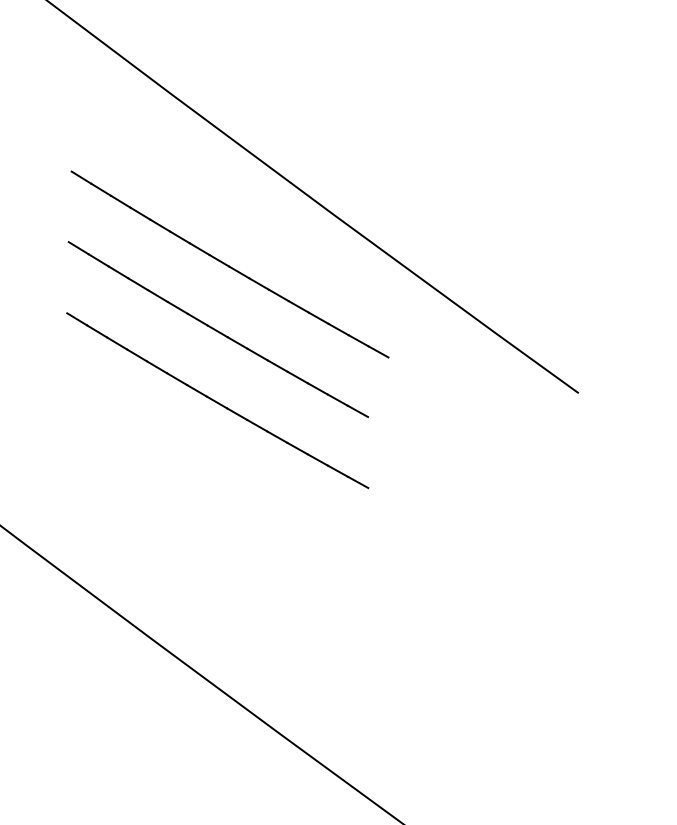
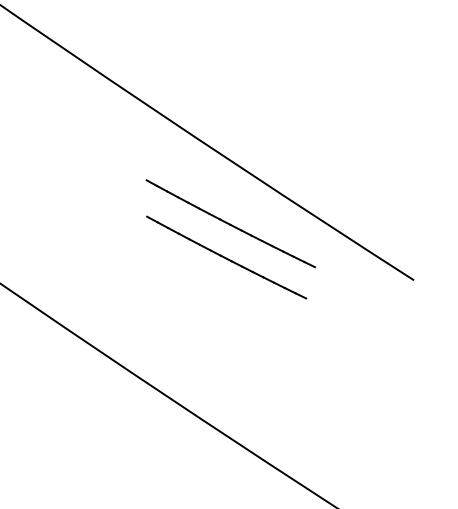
line: (218, 401) -> (228, 294), removed

